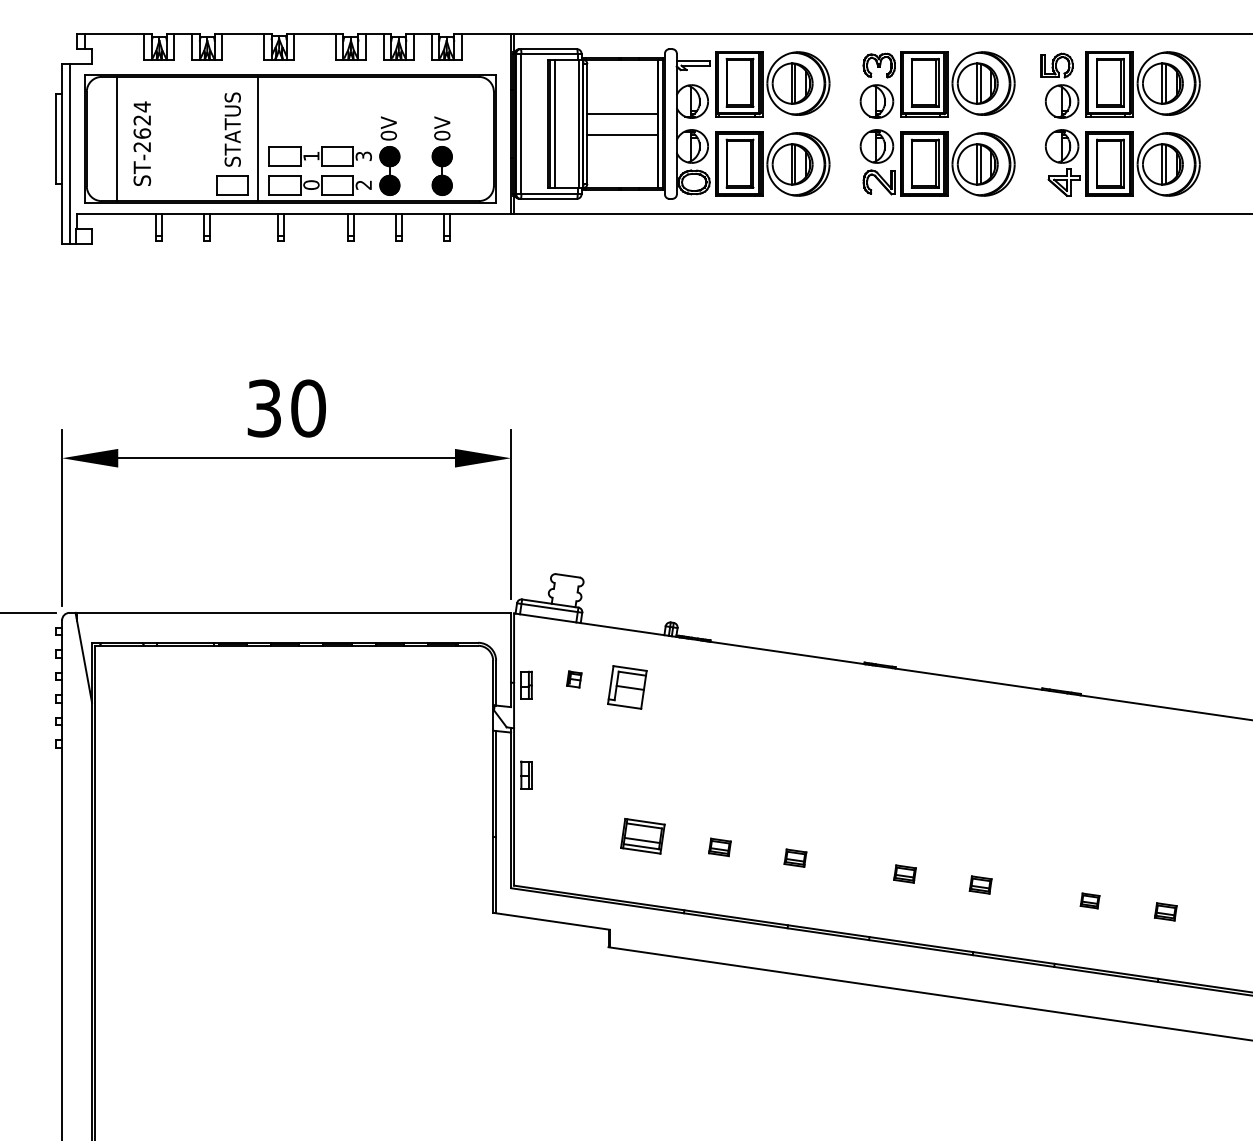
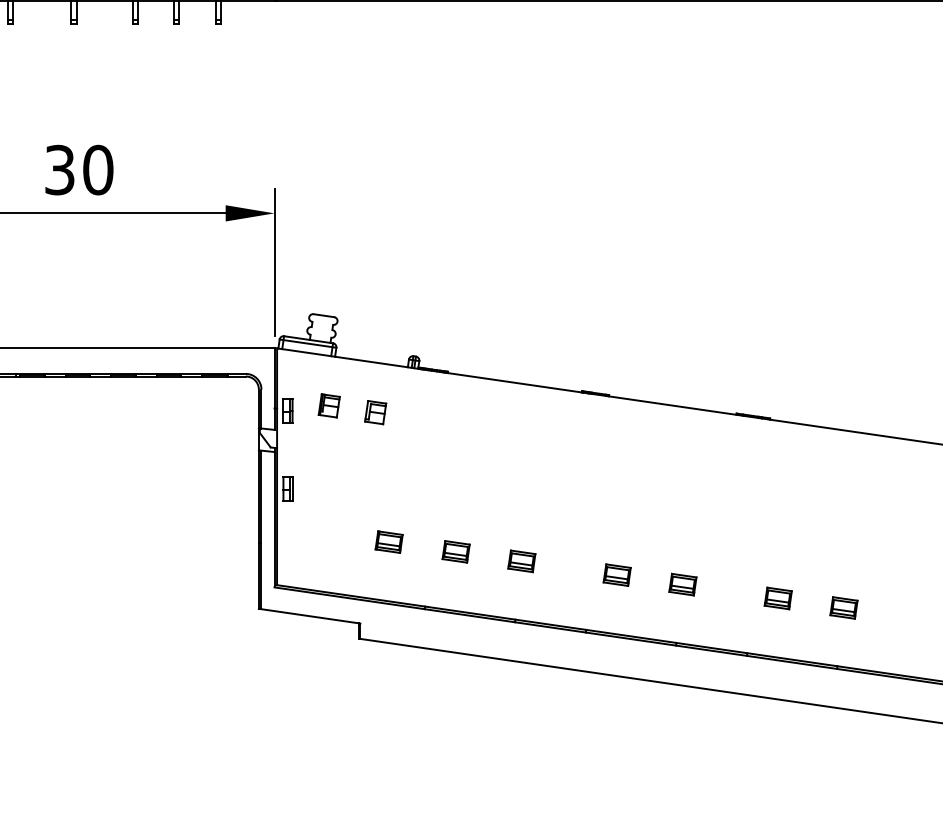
part: (574, 679) -> (329, 405), size x1.67
part: (627, 686) -> (375, 411), size x0.62
part: (642, 835) -> (388, 541), size x0.71
part: (719, 847) -> (455, 551), size x1.43
part: (795, 857) -> (521, 560), size x1.43
part: (904, 873) -> (616, 574), size x1.43
part: (980, 884) -> (682, 584), size x1.43
part: (1089, 900) -> (777, 598), size x1.67
part: (1165, 911) -> (843, 607), size x1.43

